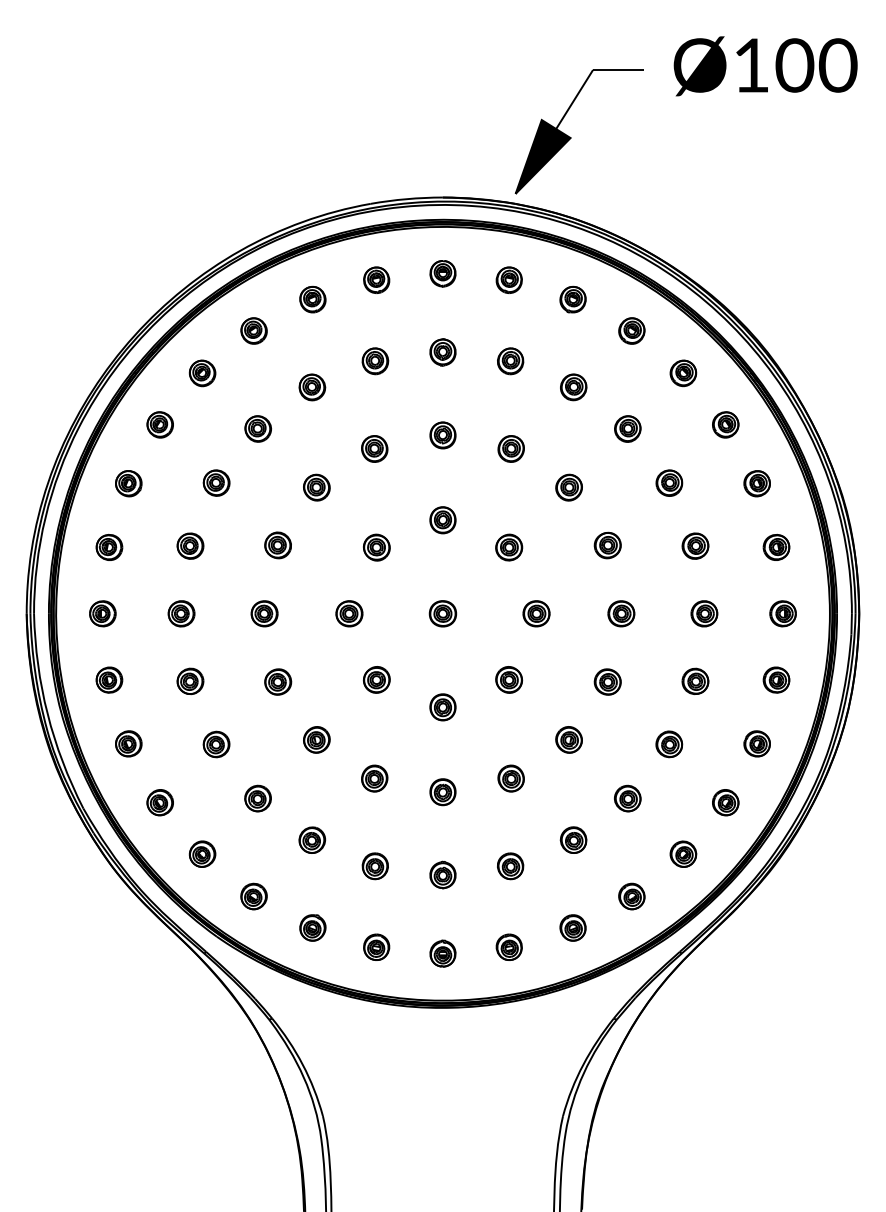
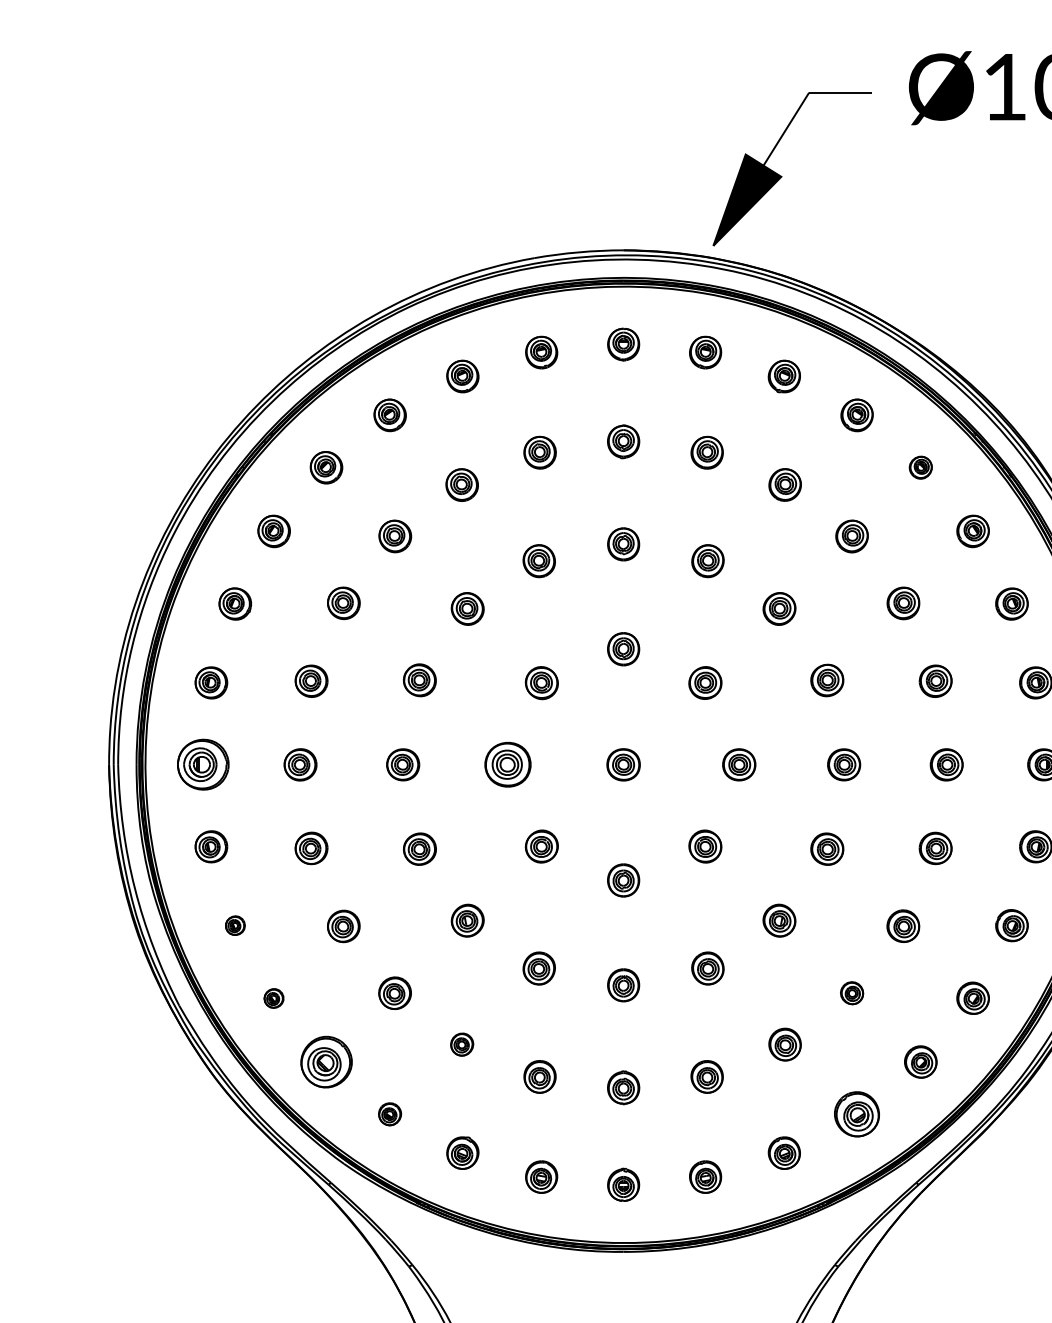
part: (683, 373) -> (920, 467), size x0.7
part: (102, 613) -> (202, 764), size x1.6
part: (349, 613) -> (508, 764), size x1.4
part: (128, 743) -> (234, 925), size x0.6
part: (627, 798) -> (851, 993), size x0.7
part: (159, 802) -> (273, 998), size x0.6
part: (312, 839) -> (462, 1043), size x0.7
part: (202, 853) -> (326, 1061), size x1.6
part: (253, 896) -> (389, 1114), size x0.7
part: (631, 896) -> (856, 1114), size x1.4

